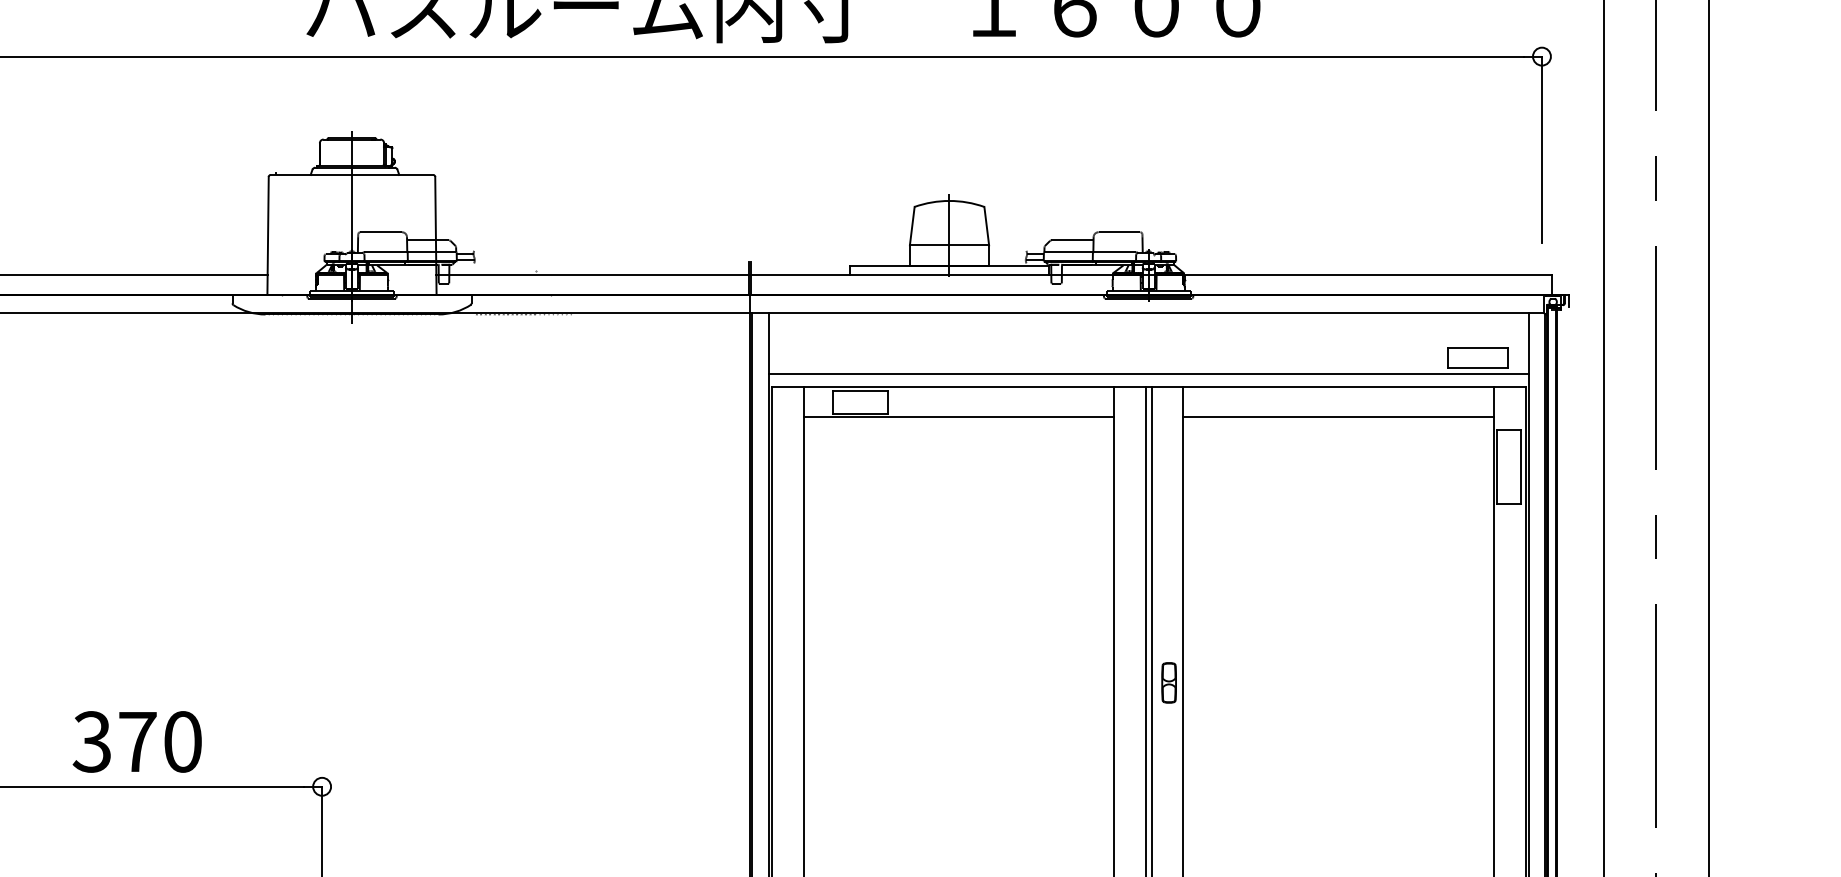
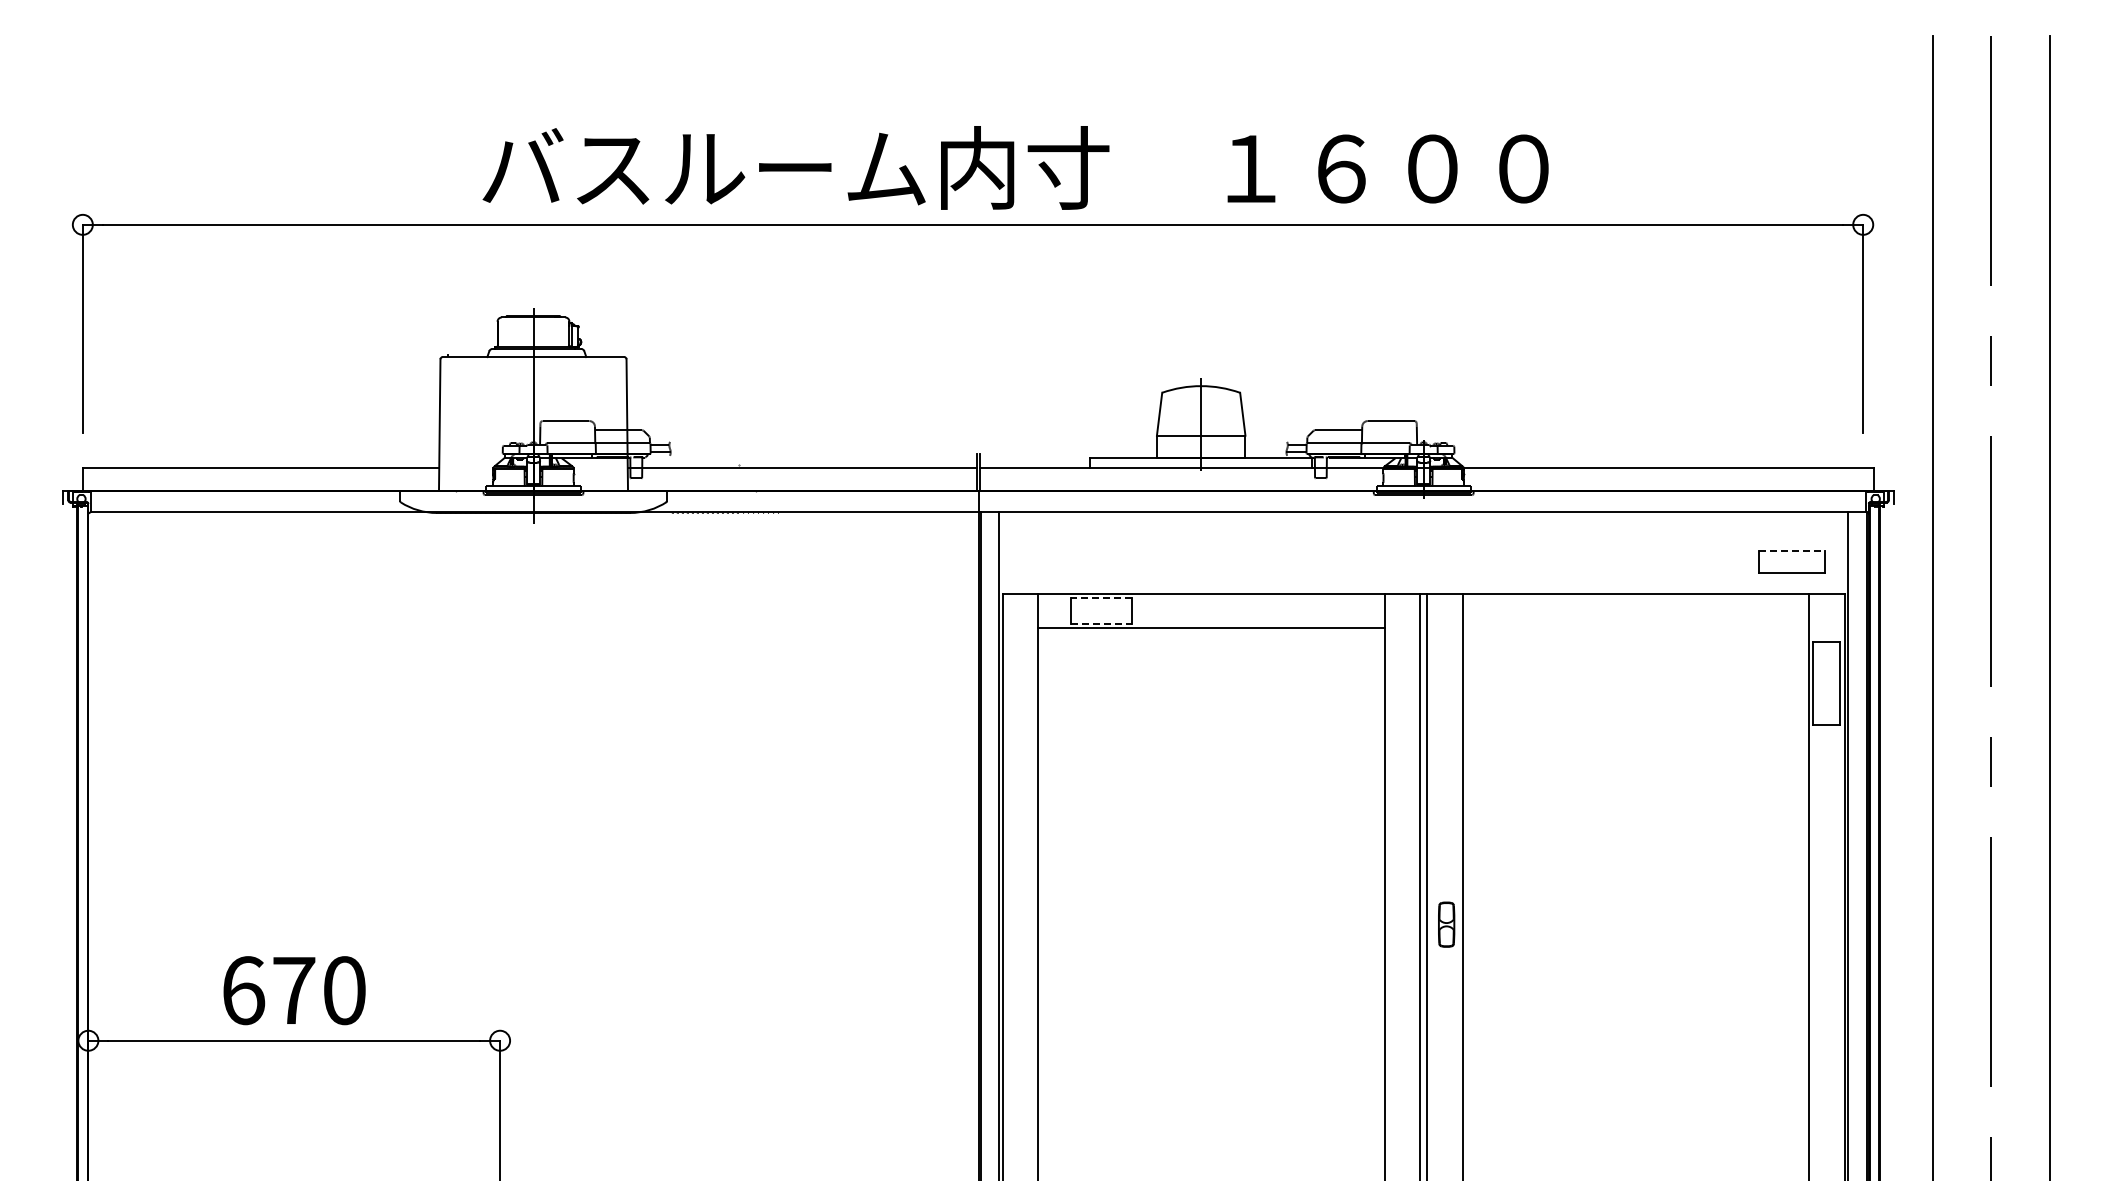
line: (1478, 348) -> (1792, 550), solid -> dashed
line: (1148, 374) -> (1423, 579), removed
line: (860, 391) -> (1101, 598), solid -> dashed
line: (860, 413) -> (1101, 623), solid -> dashed
line: (1338, 416) -> (1635, 627), removed
text: (92, 741) -> (243, 990), 370 -> 670

